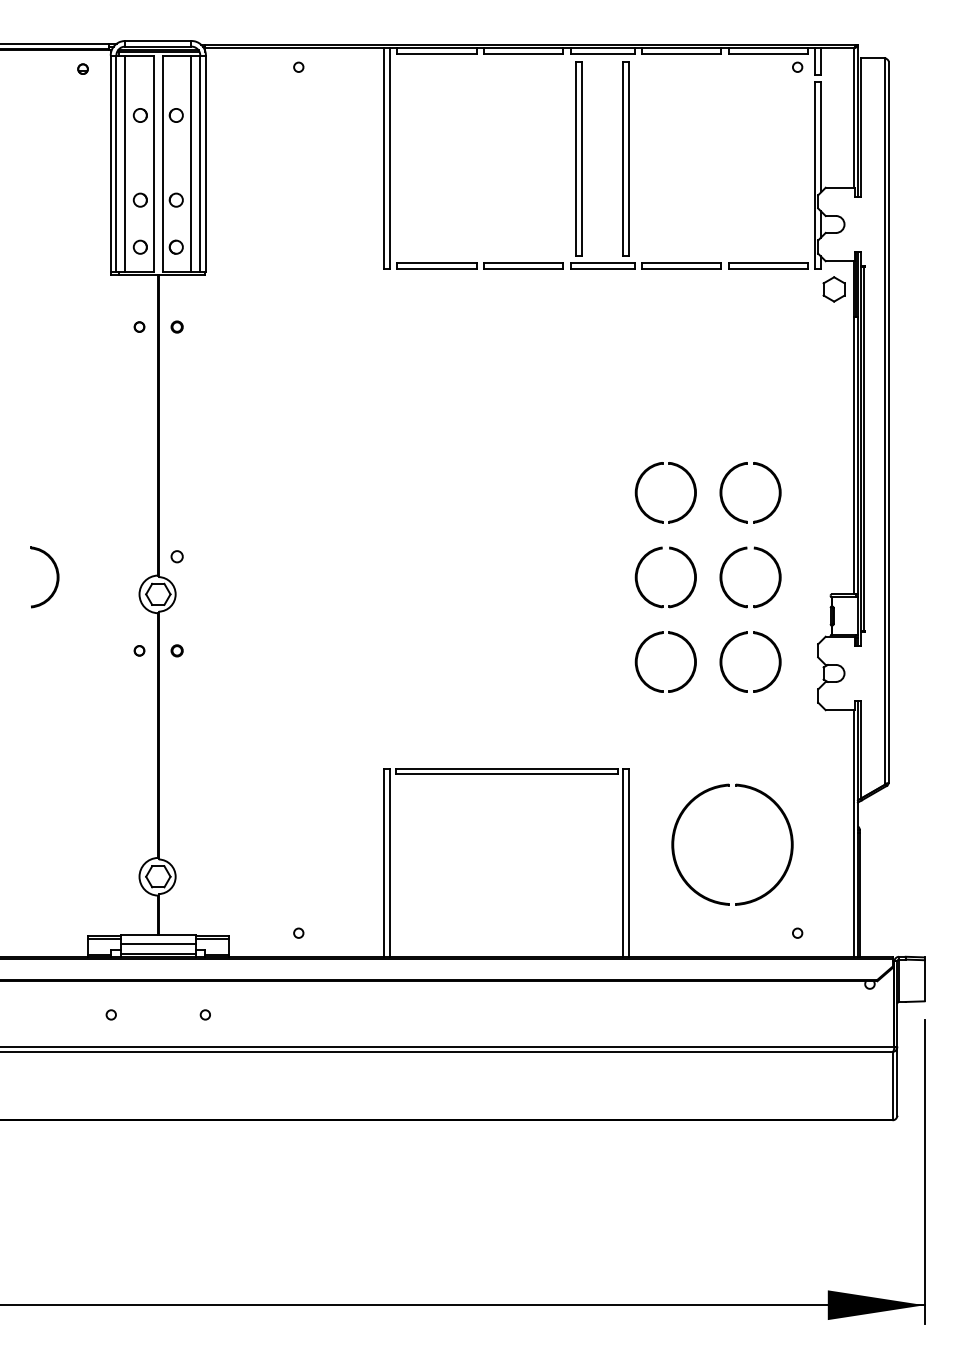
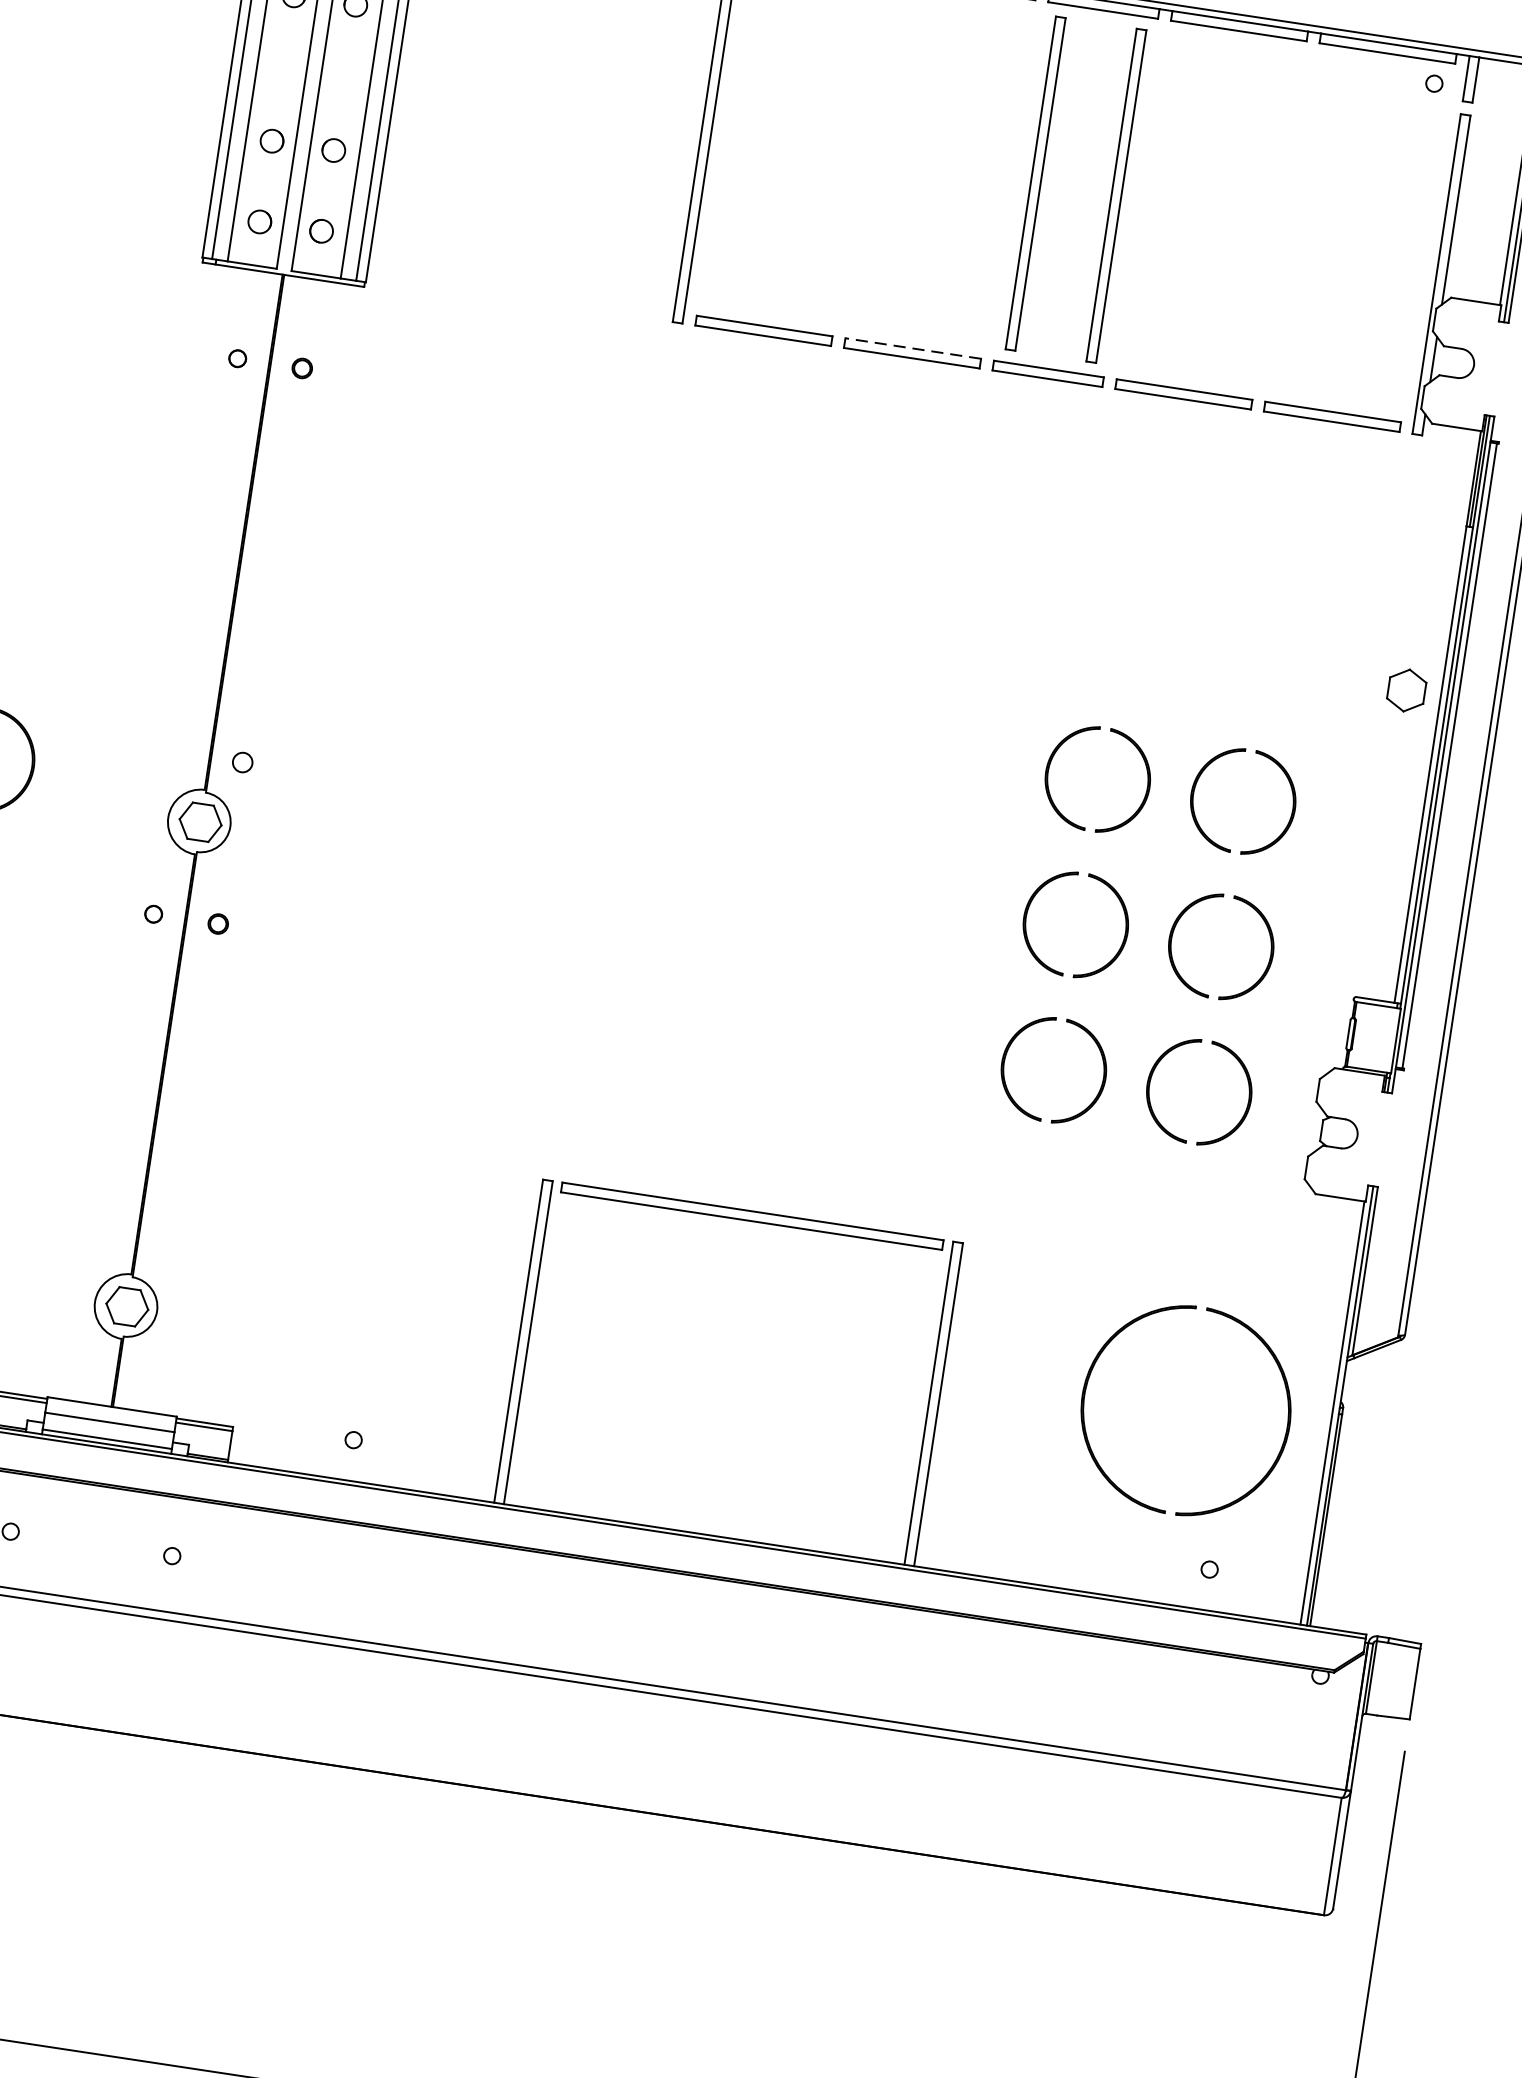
line: (523, 263) -> (913, 349), solid -> dashed
part: (833, 289) -> (1405, 690), moved
part: (707, 792) -> (1156, 1314), moved

